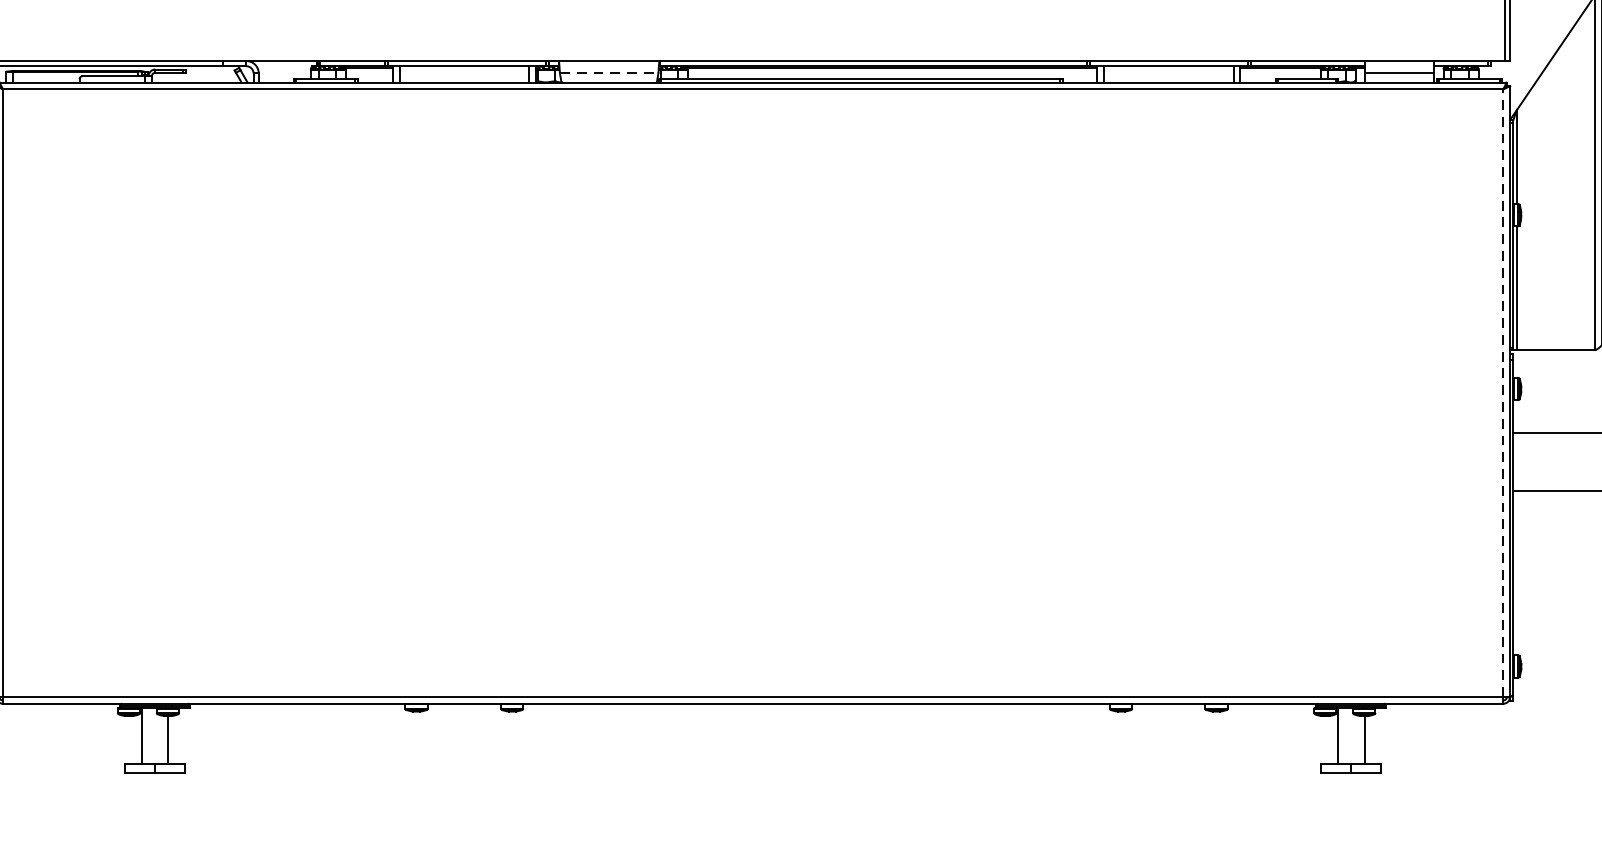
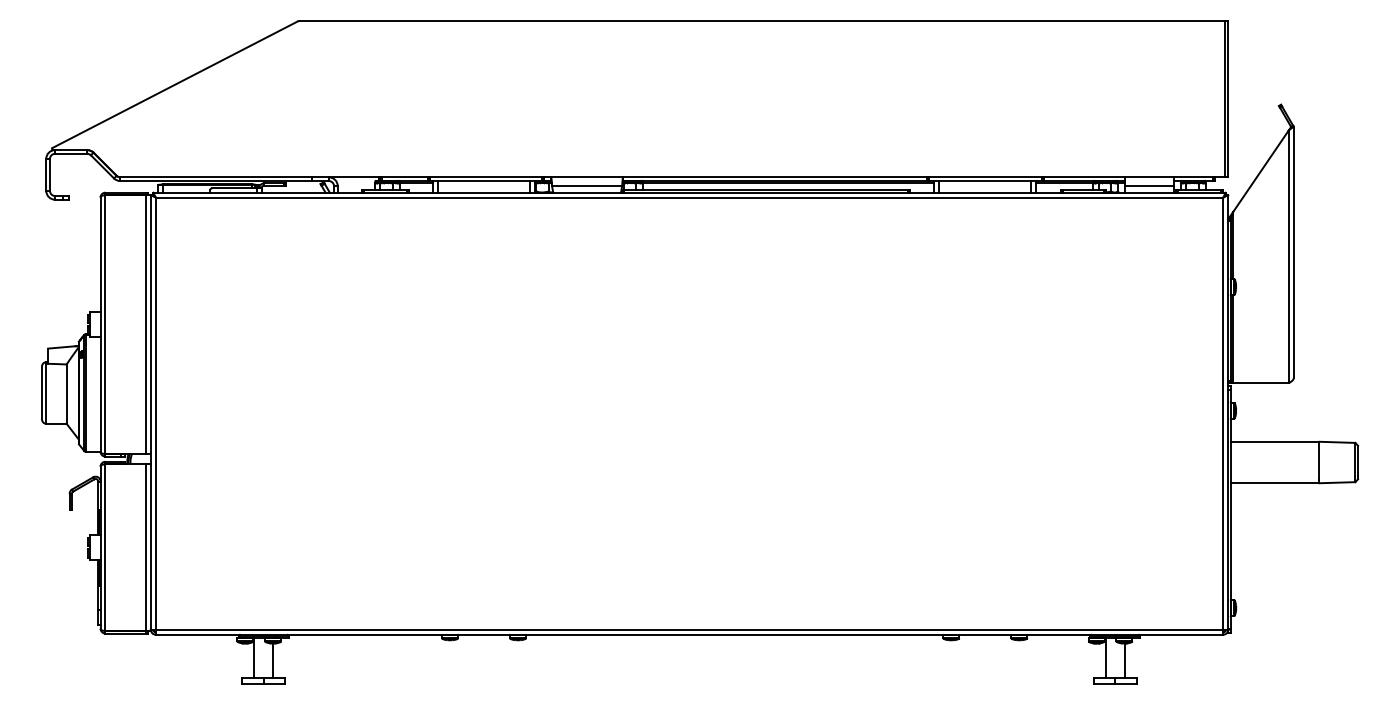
line: (609, 73) -> (587, 186), dashed -> solid
line: (1503, 392) -> (1223, 413), dashed -> solid

